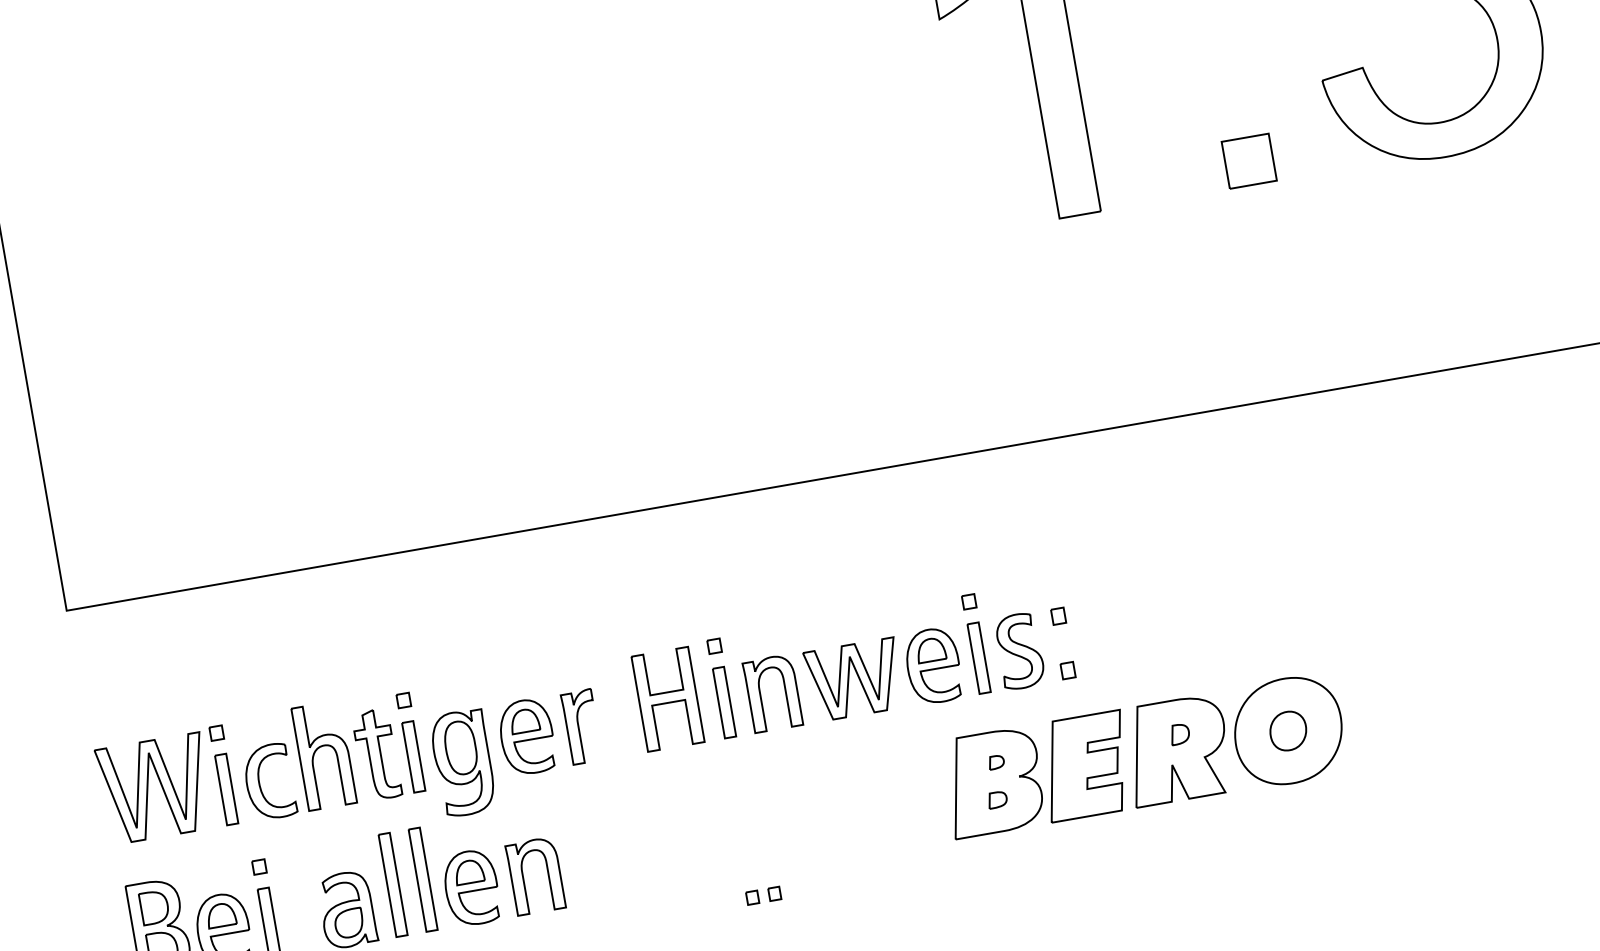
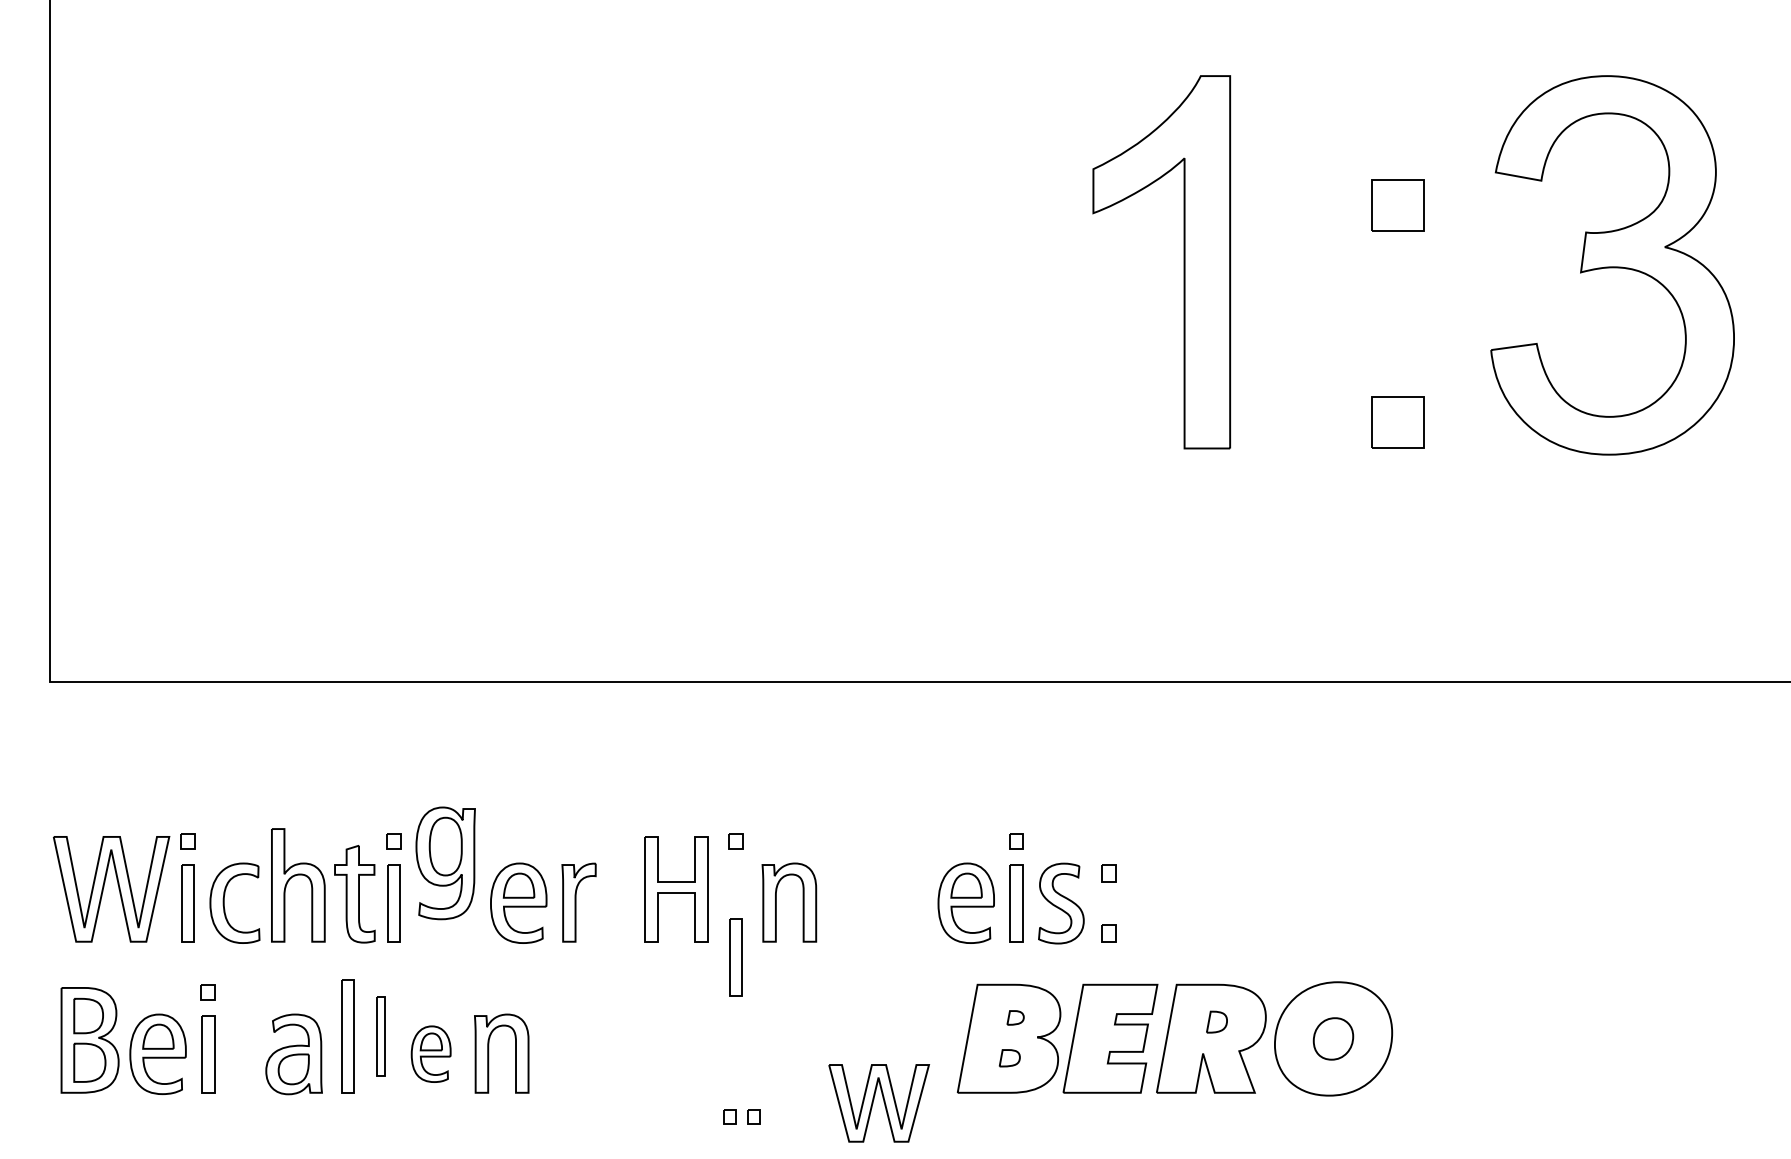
part: (853, 680) -> (878, 1103), moved
part: (723, 702) -> (735, 957), moved
part: (463, 763) -> (445, 863), moved
part: (422, 879) -> (380, 1036), size x0.7
part: (470, 887) -> (430, 1053), size x0.7

